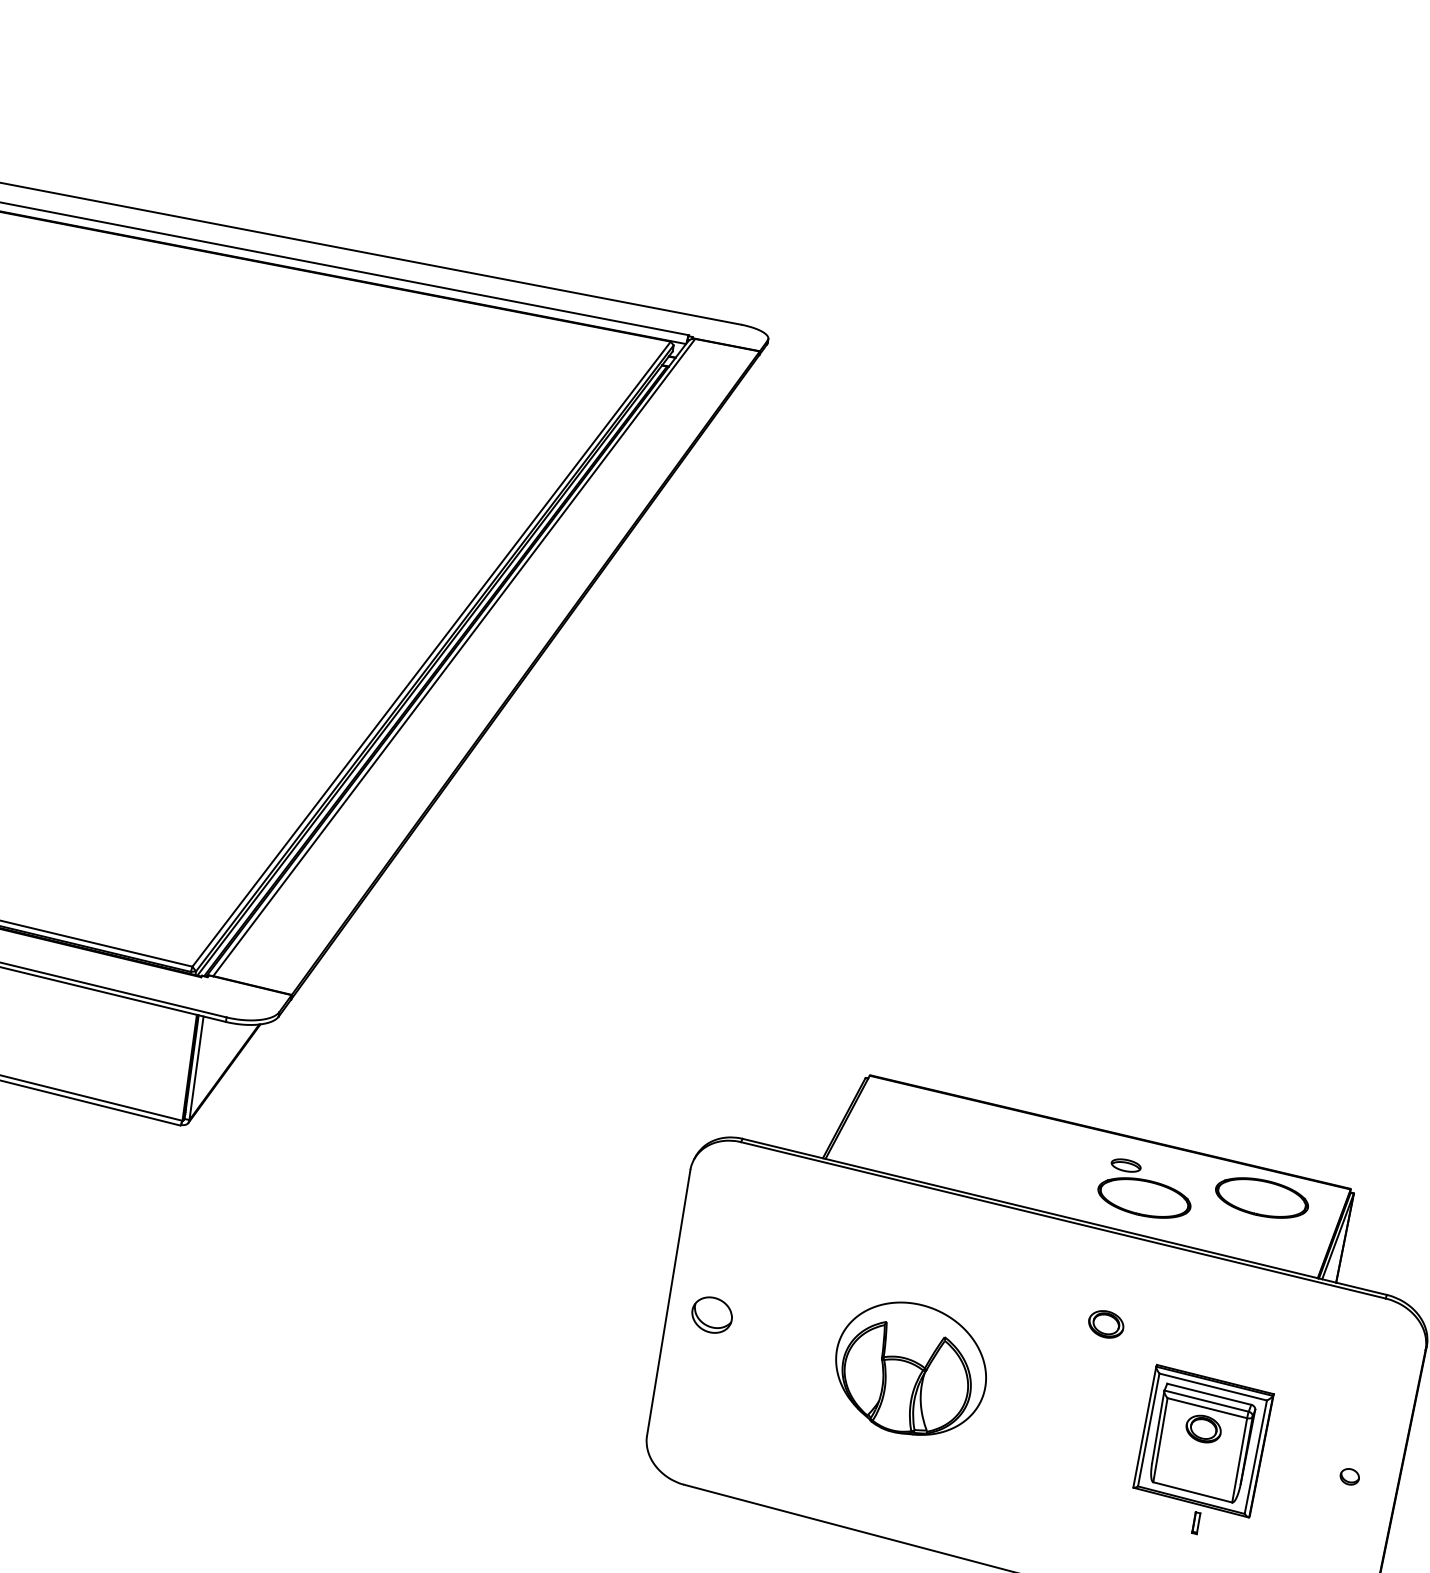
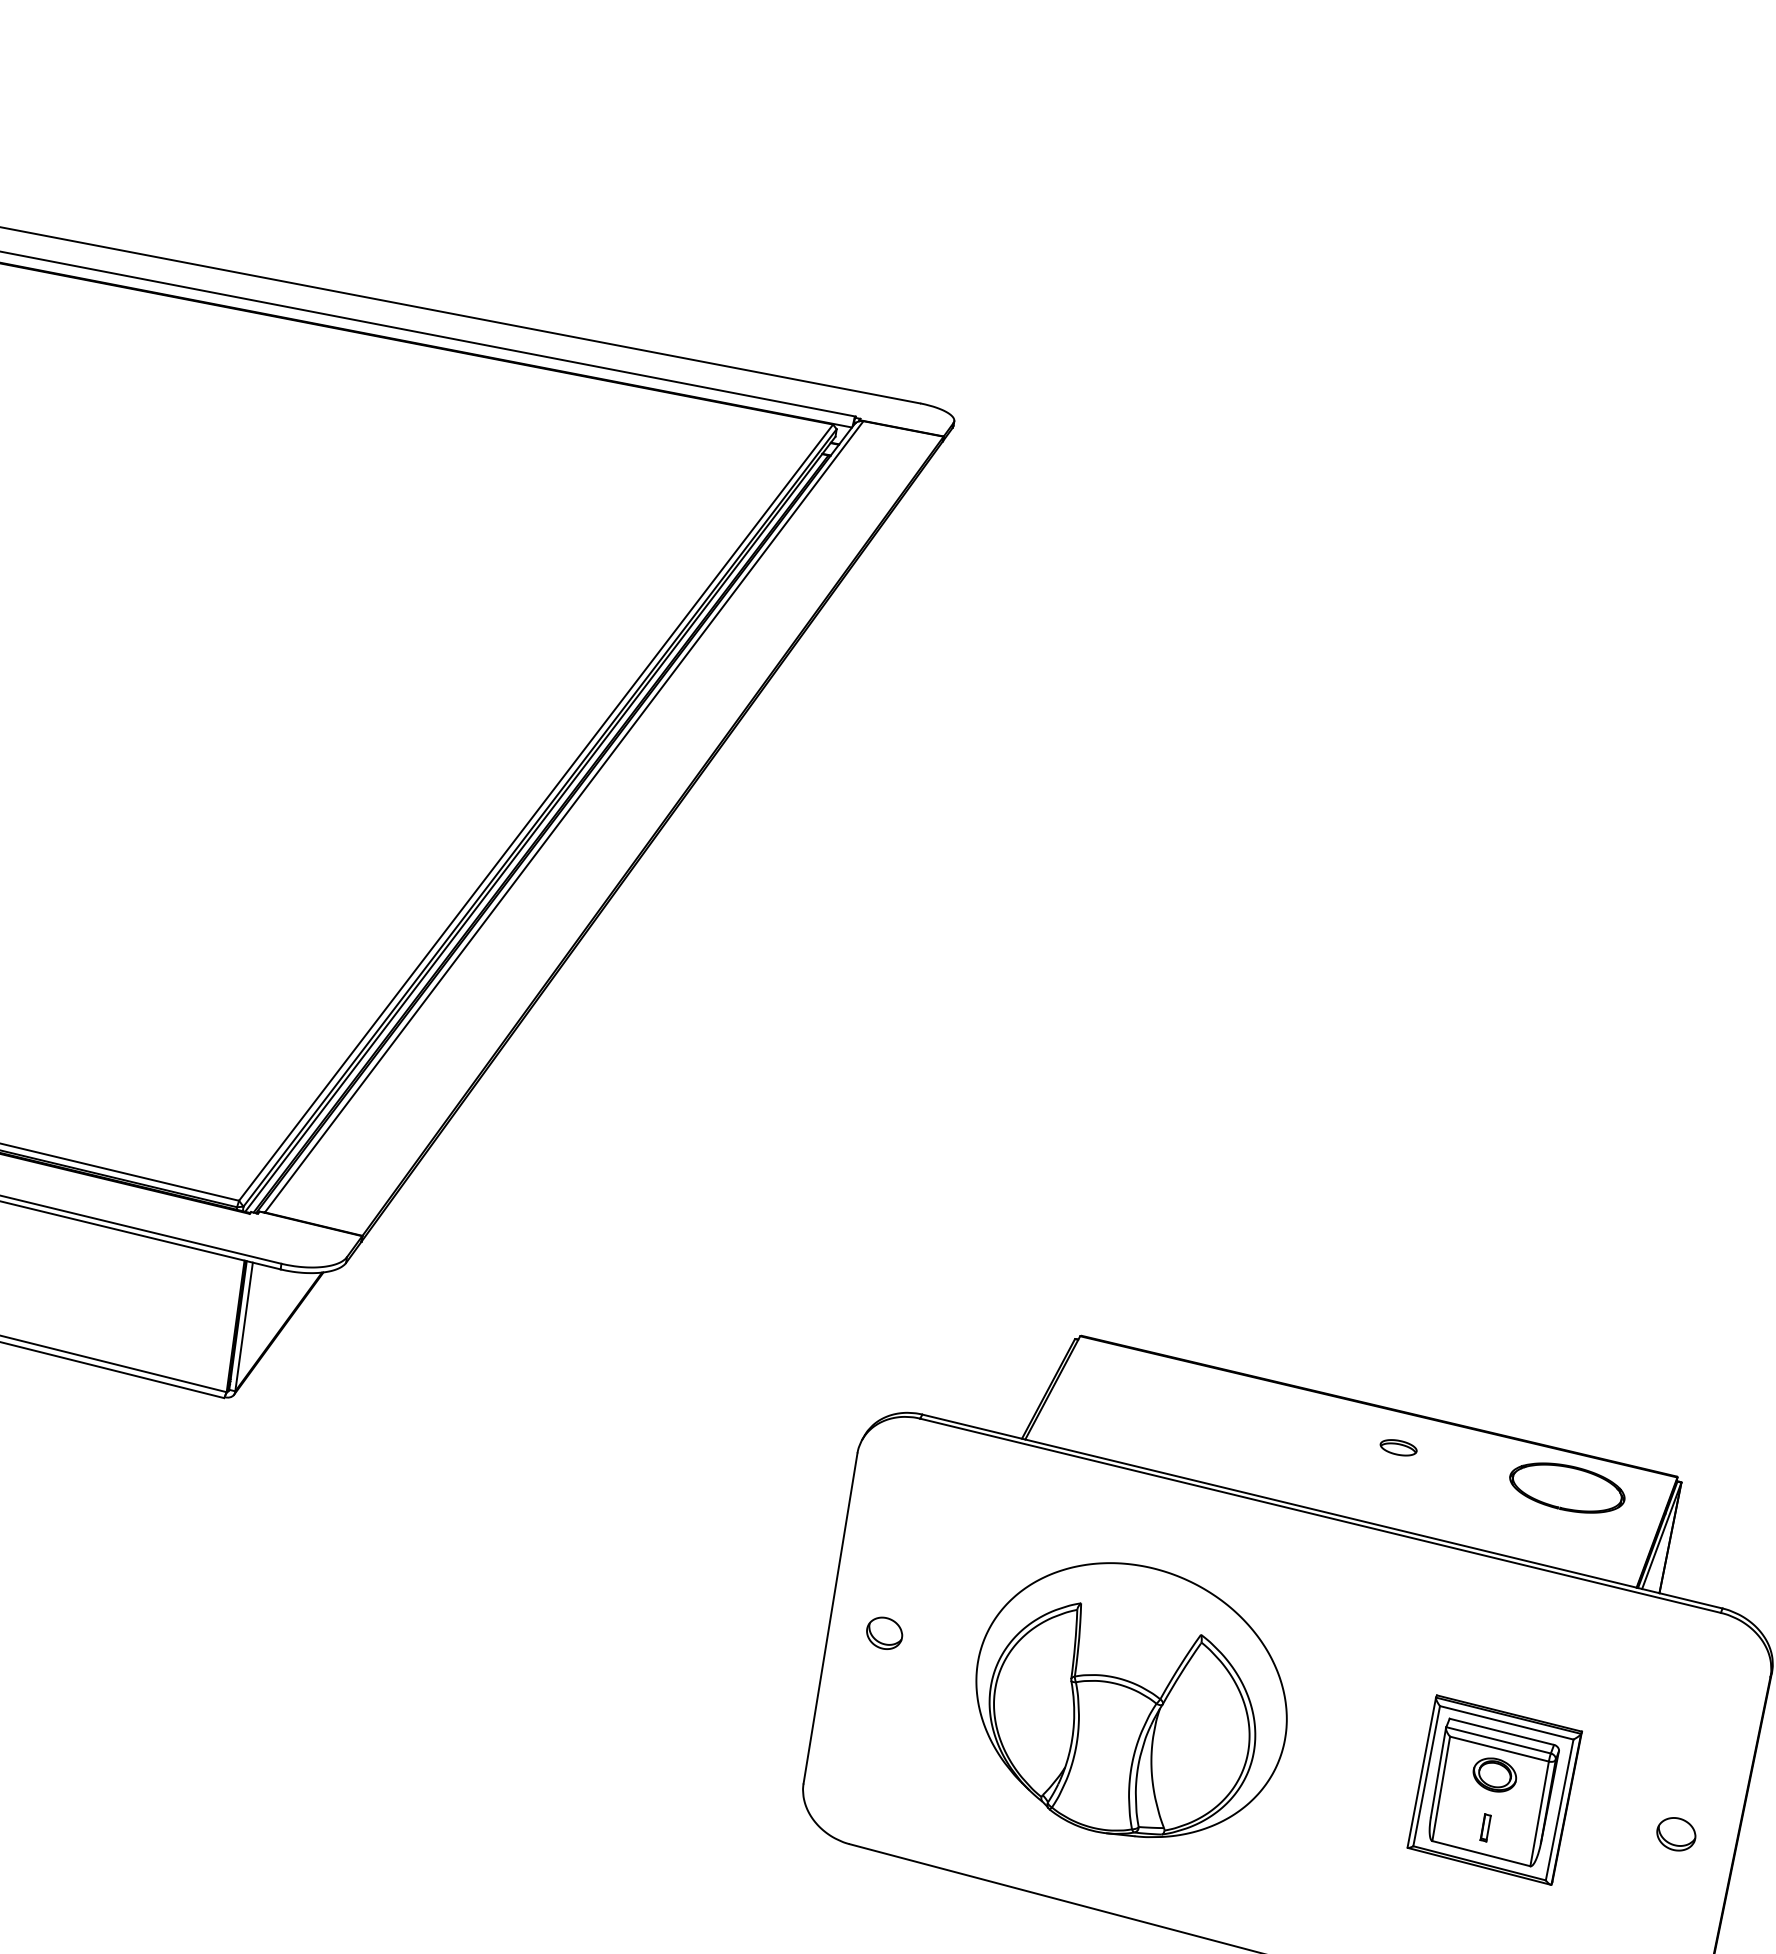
part: (1144, 1197) -> (1421, 1487), removed
part: (712, 1314) -> (884, 1632), size x0.71
part: (1105, 1323) -> (1373, 1644), removed
part: (911, 1368) -> (1131, 1699), size x1.67
part: (1349, 1476) -> (1676, 1834), size x1.67
part: (1196, 1522) -> (1485, 1827), moved

